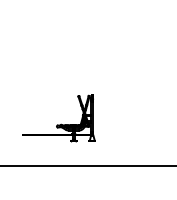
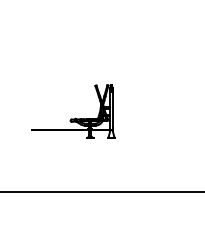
part: (58, 118) -> (72, 111), moved

